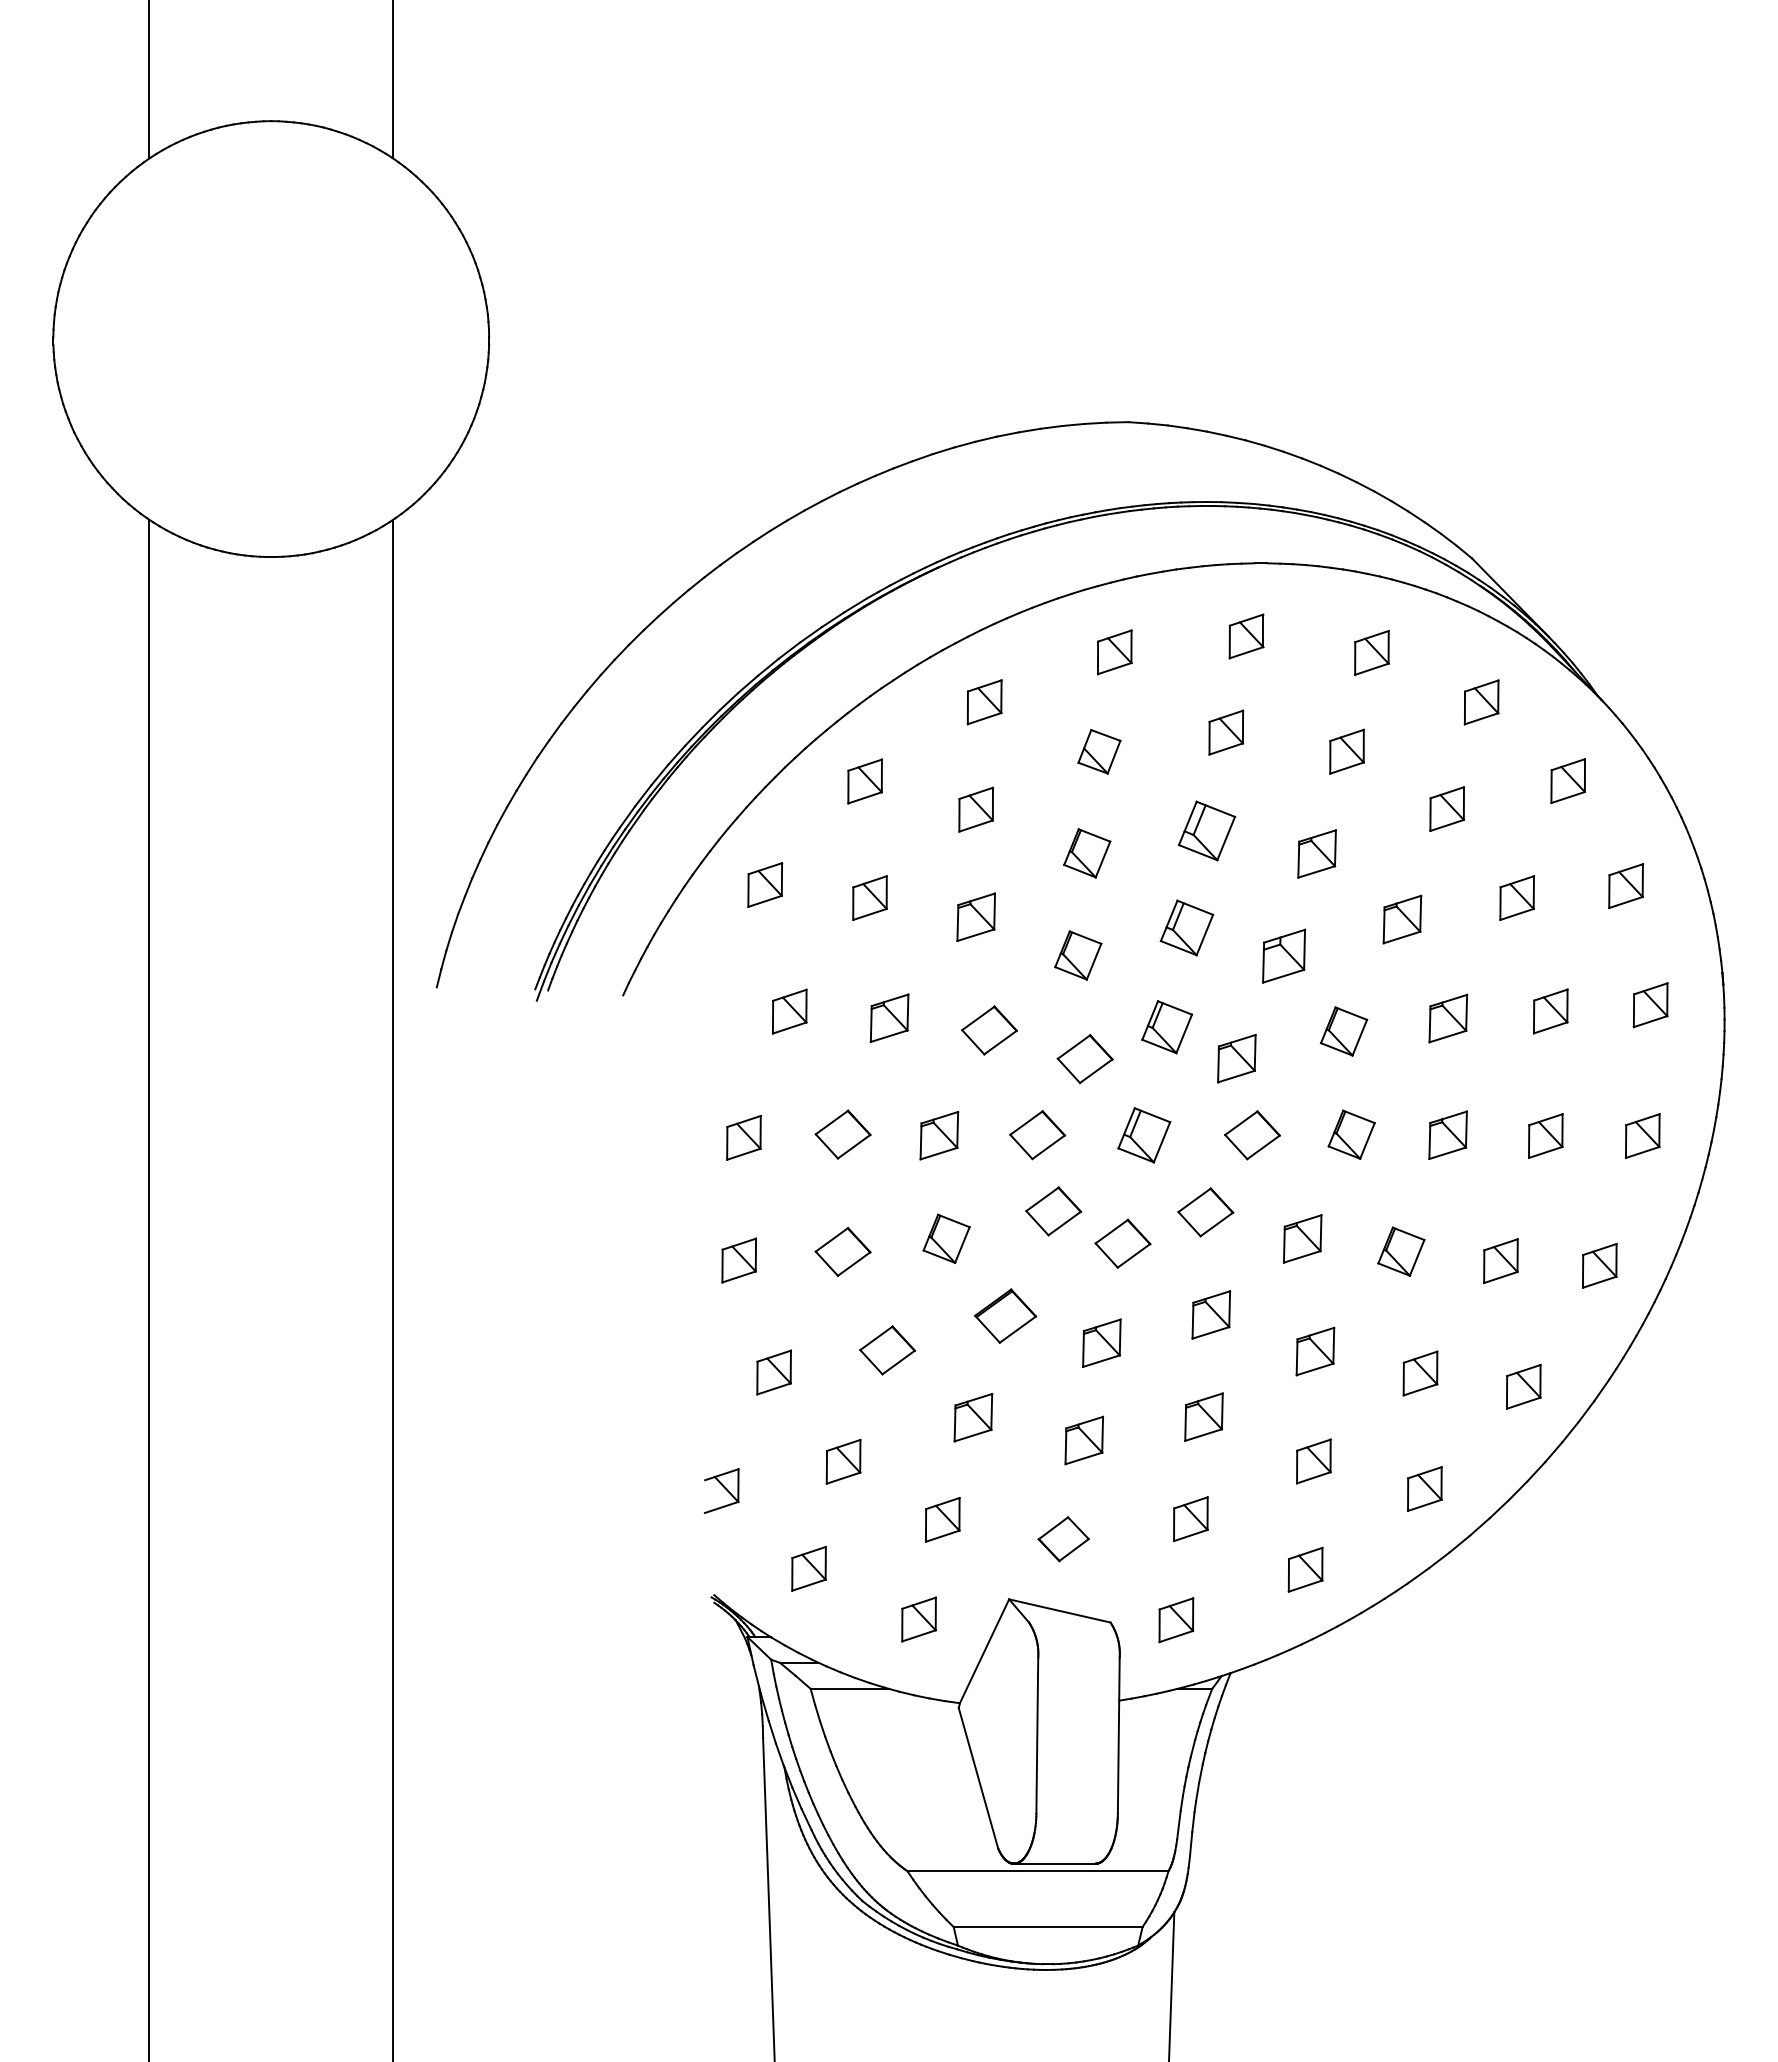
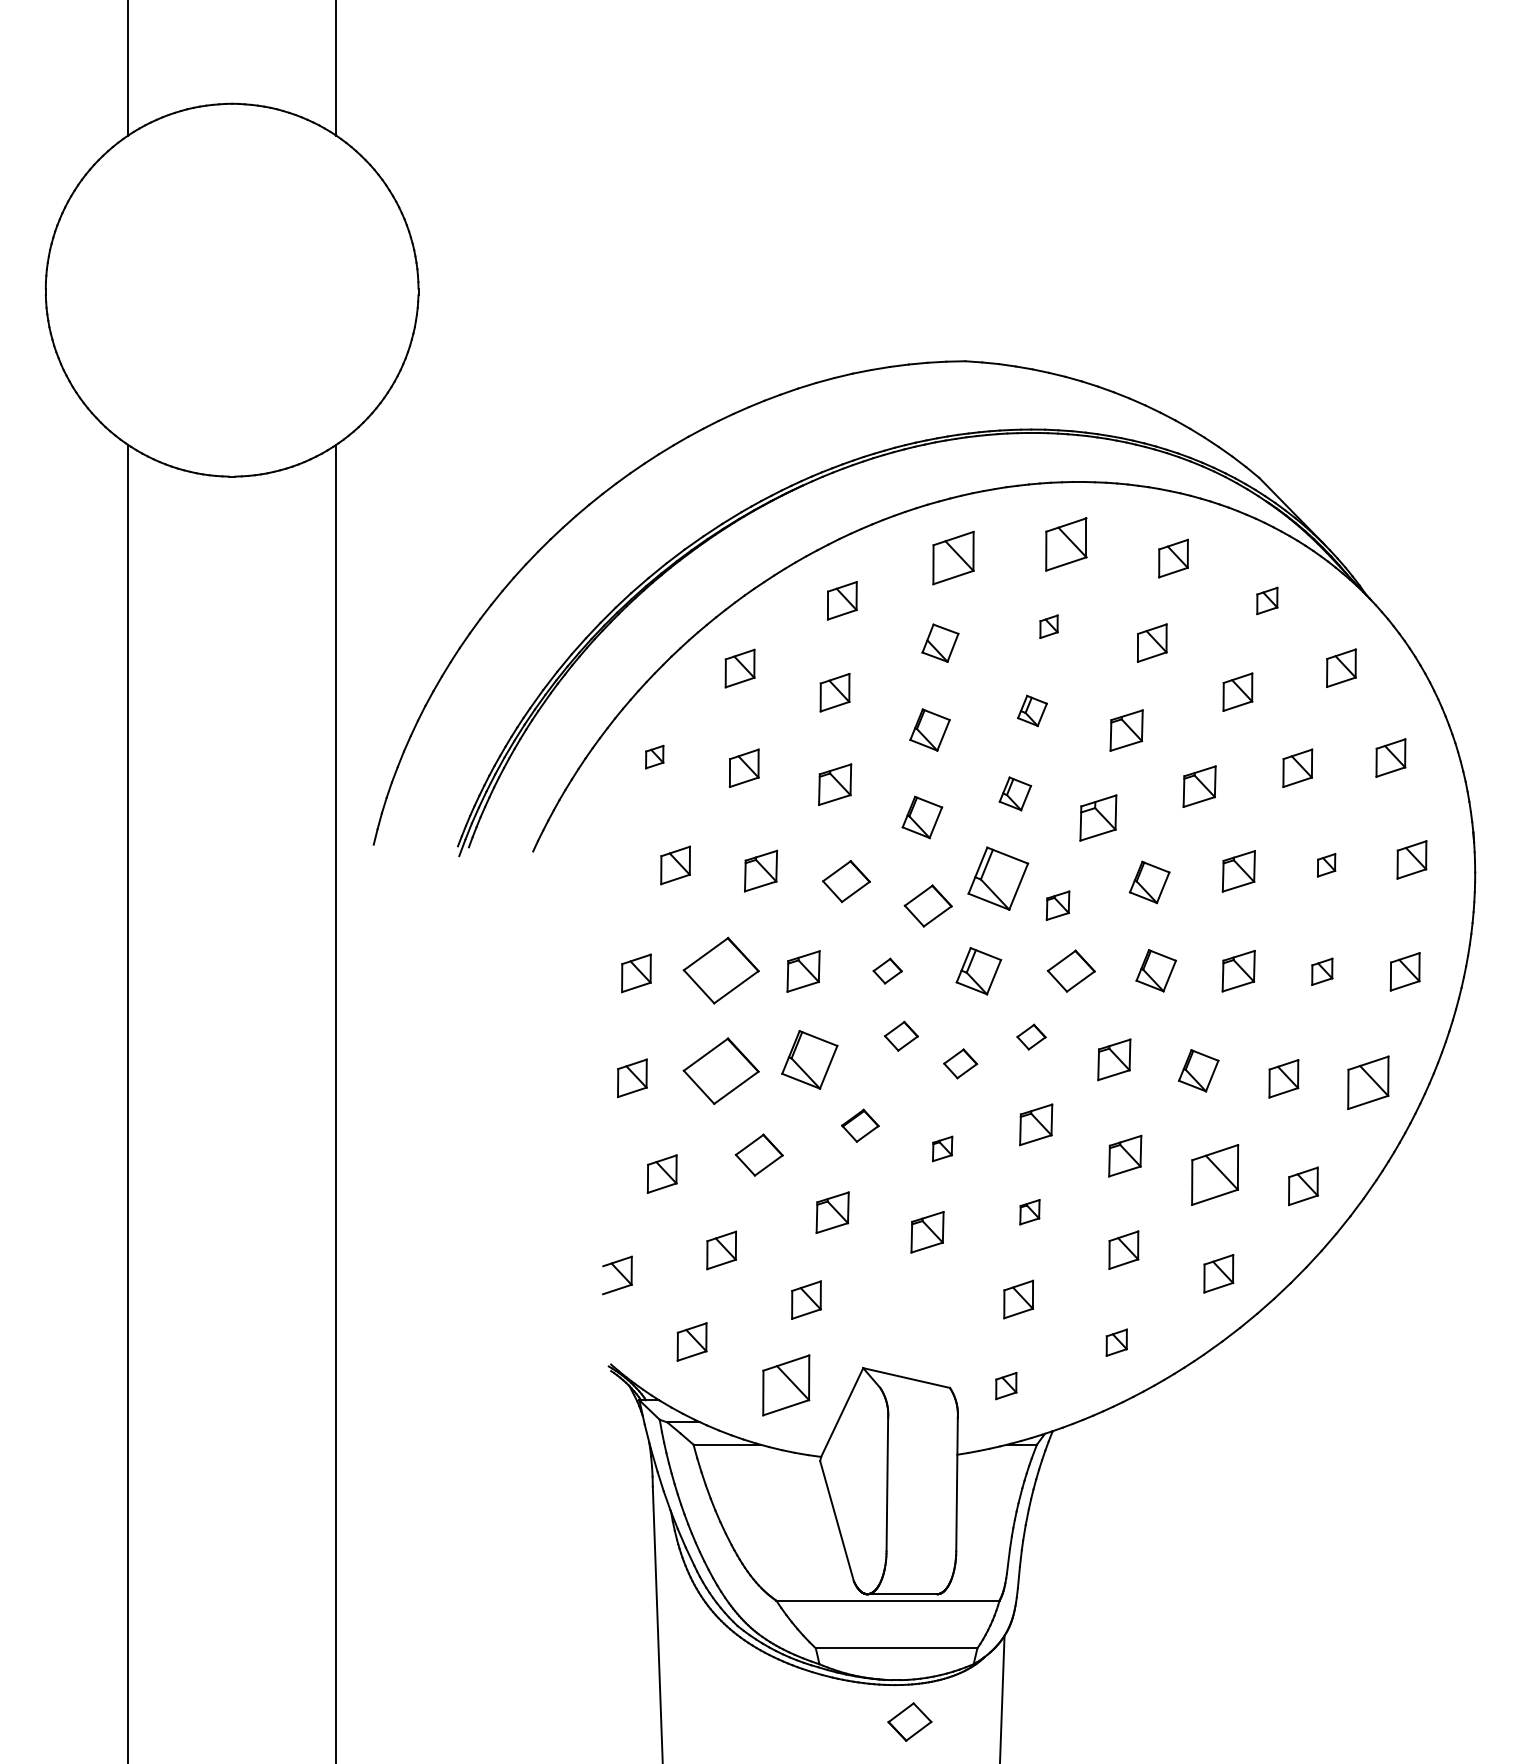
part: (1246, 636) -> (1066, 544), size x1.4
part: (1114, 652) -> (953, 558), size x1.4
part: (1481, 702) -> (1267, 601), size x0.7
part: (1226, 732) -> (1049, 626), size x0.6
part: (1206, 830) -> (1032, 710), size x0.6
part: (765, 884) -> (654, 756), size x0.6
part: (1186, 927) -> (1014, 793), size x0.7
part: (1550, 1011) -> (1326, 865), size x0.6
part: (1167, 1027) -> (998, 879), size x1.4
part: (1236, 1058) -> (1057, 905), size x0.7
part: (842, 1134) -> (720, 970), size x1.6
part: (1037, 1135) -> (887, 971), size x0.6
part: (1545, 1135) -> (1322, 971), size x0.7
part: (1053, 1211) -> (901, 1036), size x0.7
part: (1205, 1212) -> (1031, 1037), size x0.6
part: (946, 1238) -> (809, 1059), size x1.4
part: (1122, 1243) -> (960, 1063), size x0.7
part: (842, 1251) -> (720, 1070), size x1.6
part: (1599, 1265) -> (1368, 1082), size x1.4
part: (1005, 1315) -> (860, 1125), size x0.7
part: (1101, 1342) -> (942, 1148), size x0.6
part: (1420, 1373) -> (1215, 1174), size x1.6
part: (1203, 1416) -> (1029, 1211), size x0.6
part: (1063, 1539) -> (909, 1722), moved
part: (1305, 1569) -> (1116, 1342), size x0.7
part: (918, 1619) -> (785, 1385), size x1.6
part: (1176, 1620) -> (1006, 1386), size x0.7

